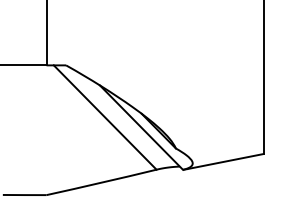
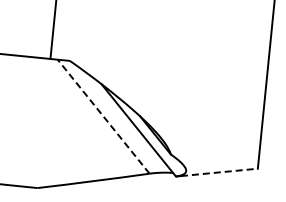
line: (104, 117) -> (102, 116), solid -> dashed
line: (225, 161) -> (218, 172), solid -> dashed

